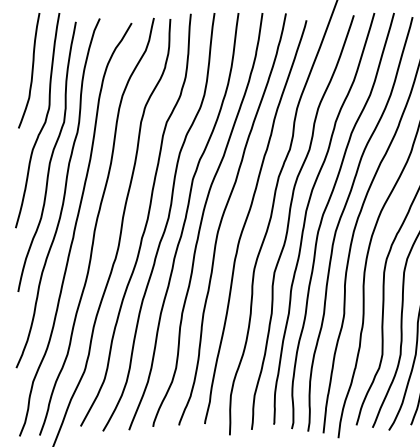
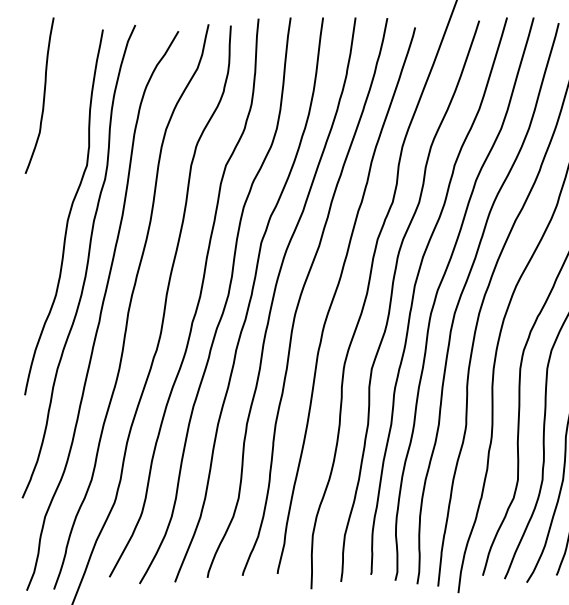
curve: (43, 123) -> (59, 167), removed

